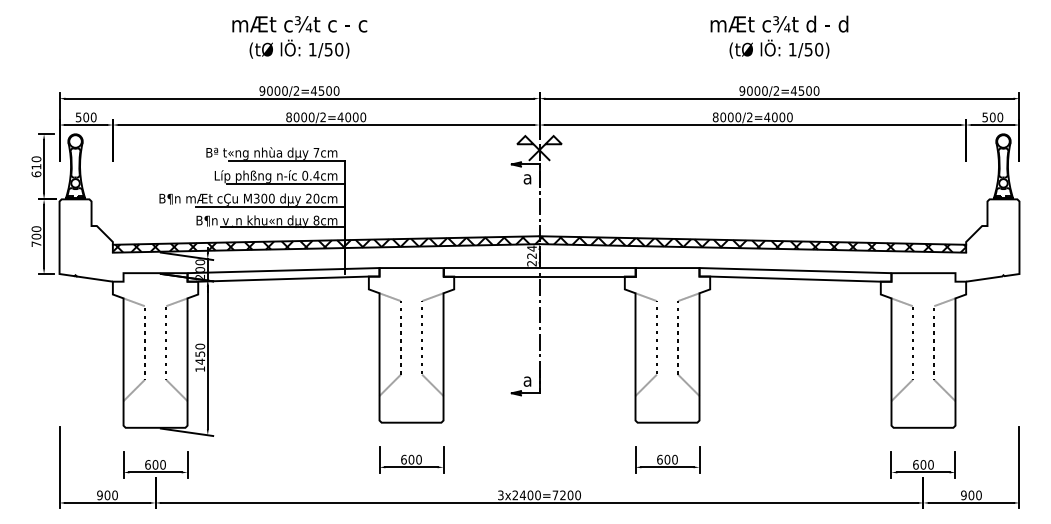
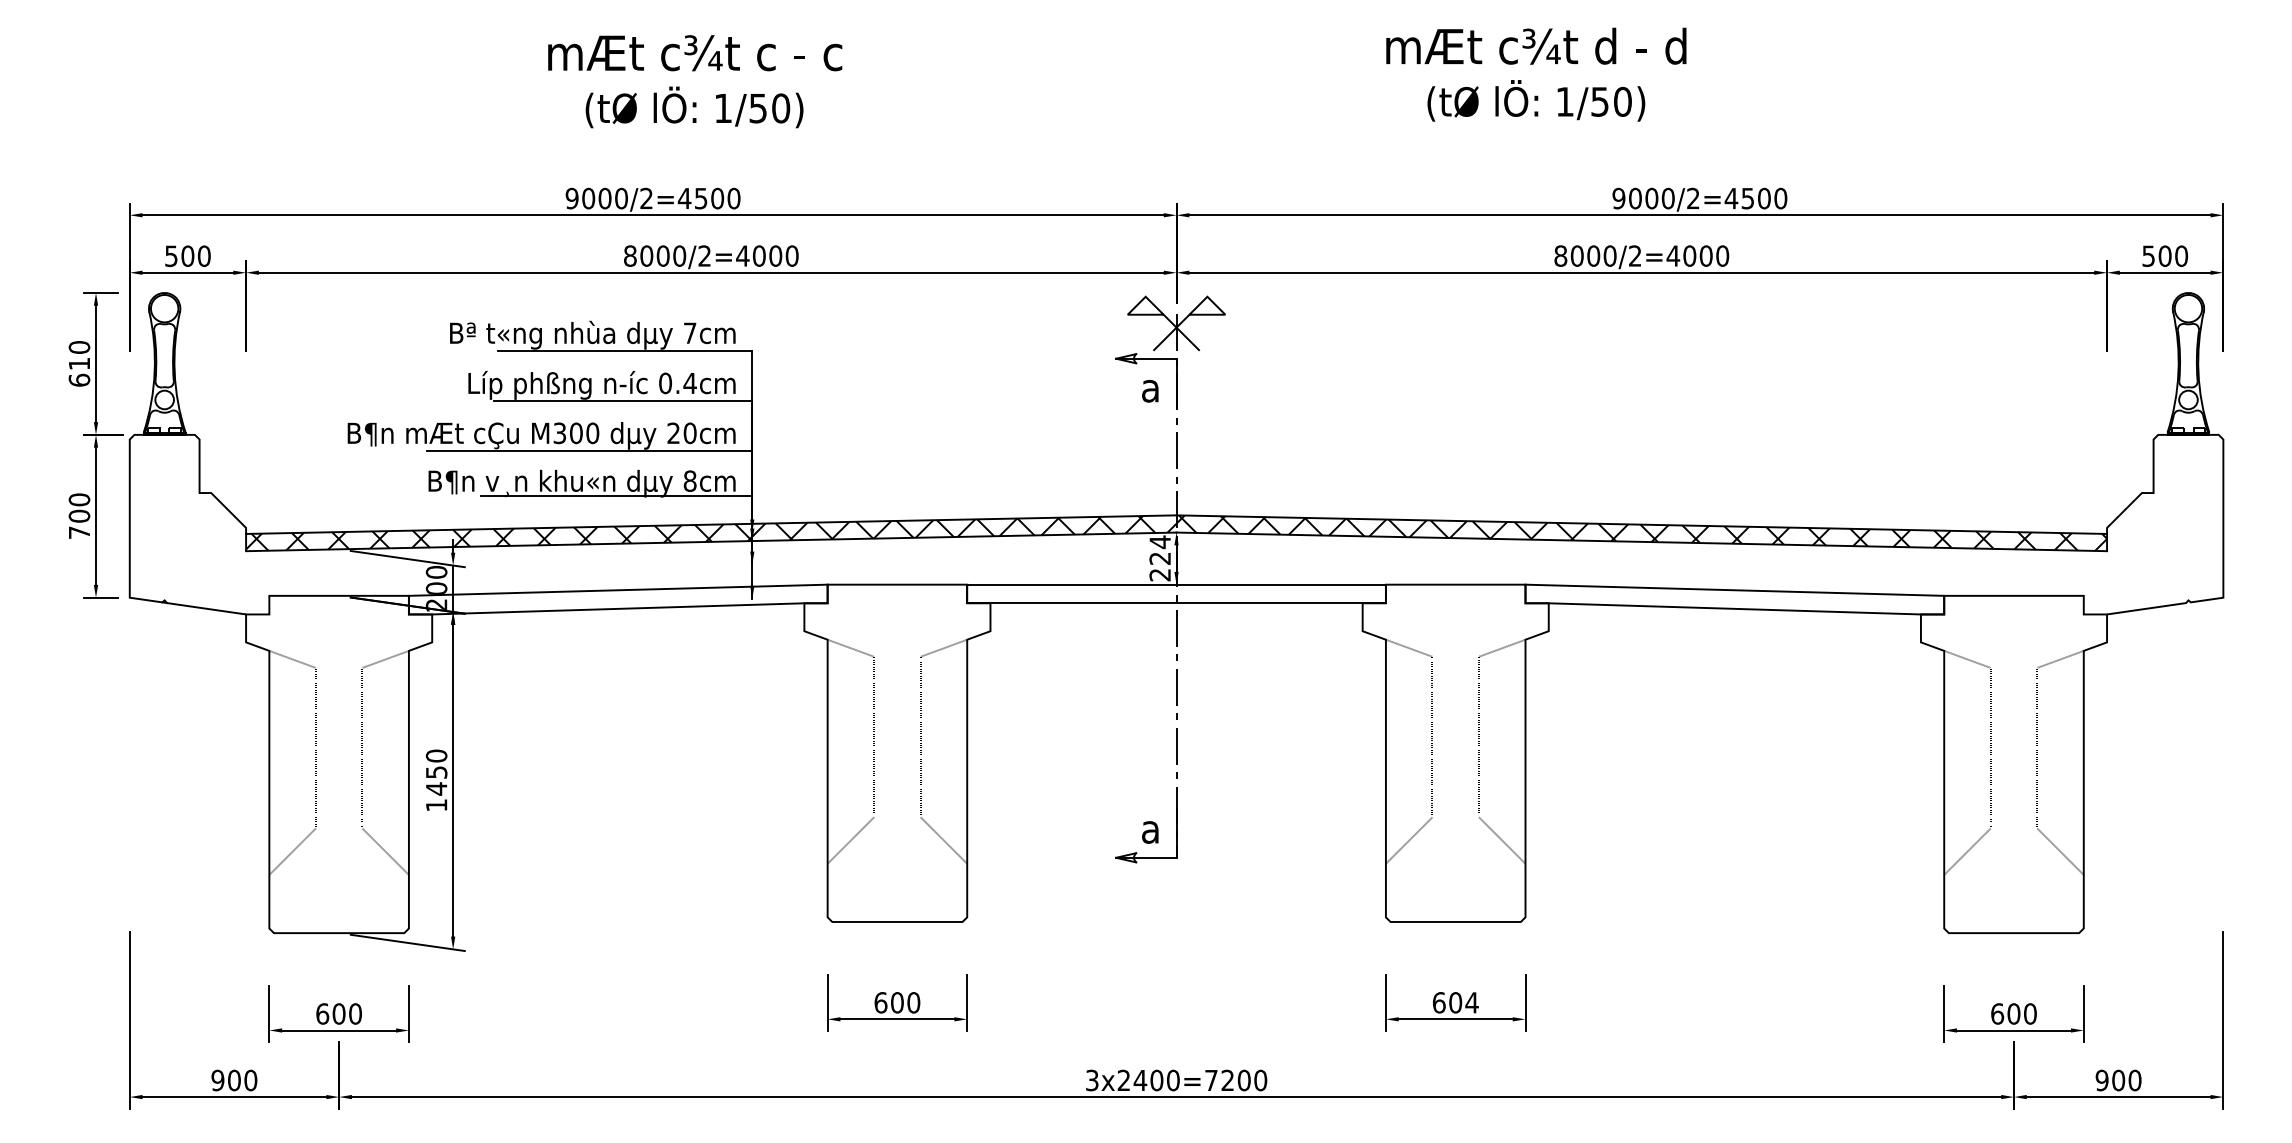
text: (779, 36) -> (1536, 73), moved
text: (299, 37) -> (694, 81), moved
text: (674, 459) -> (1470, 1002), 600 -> 604

